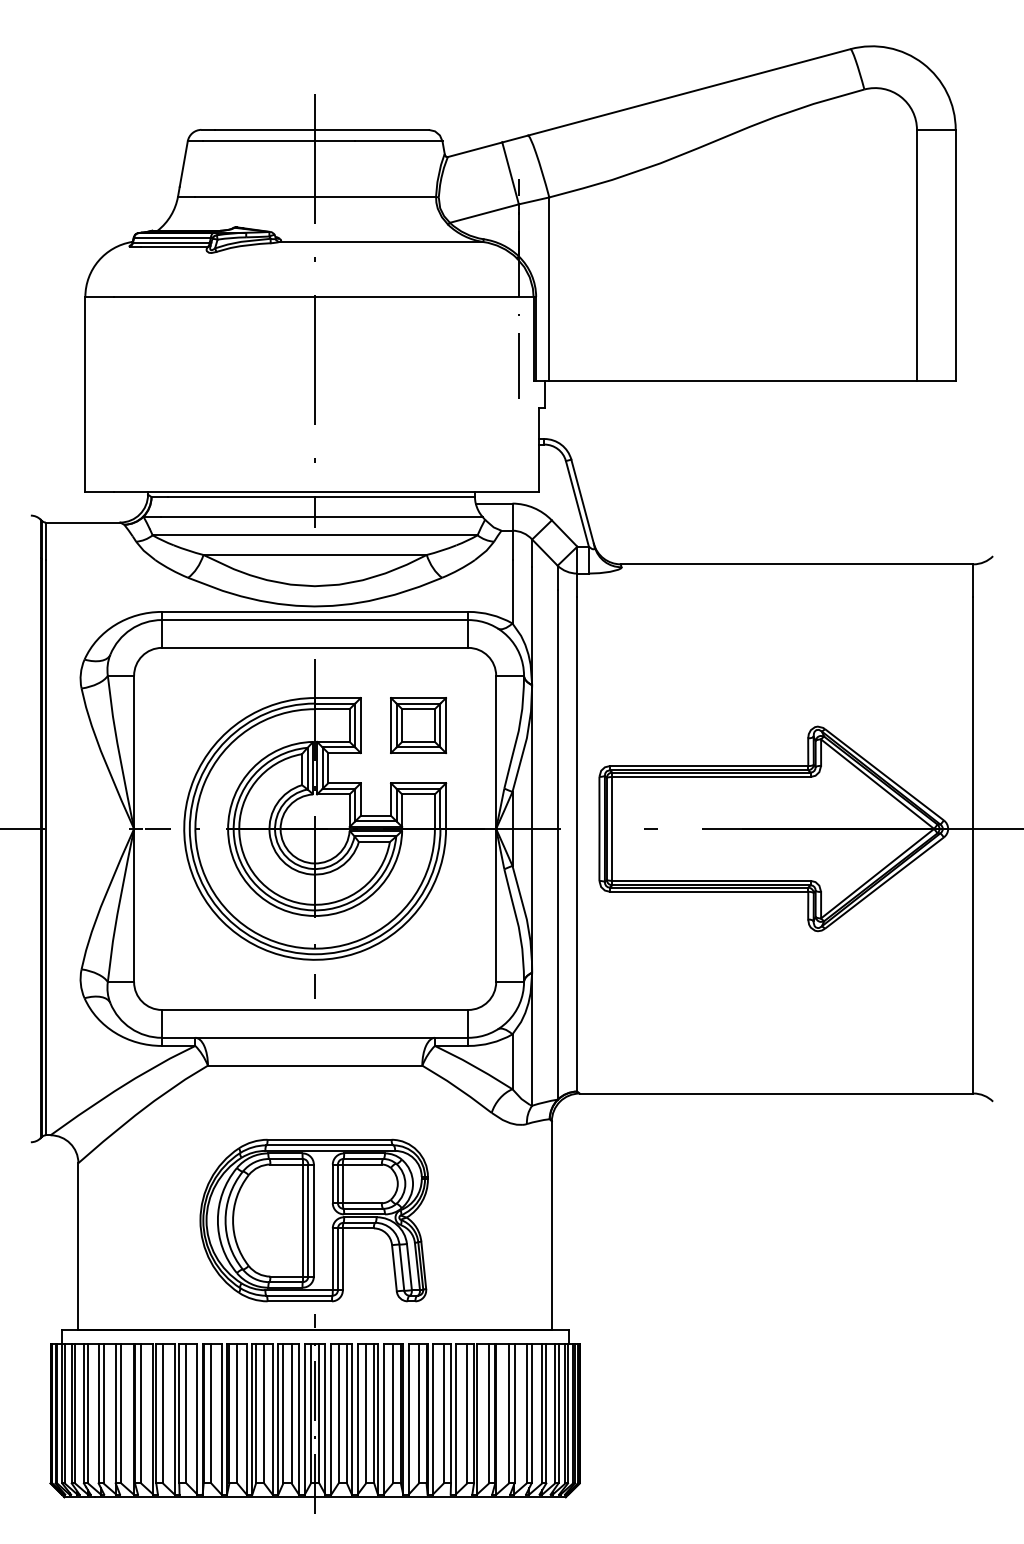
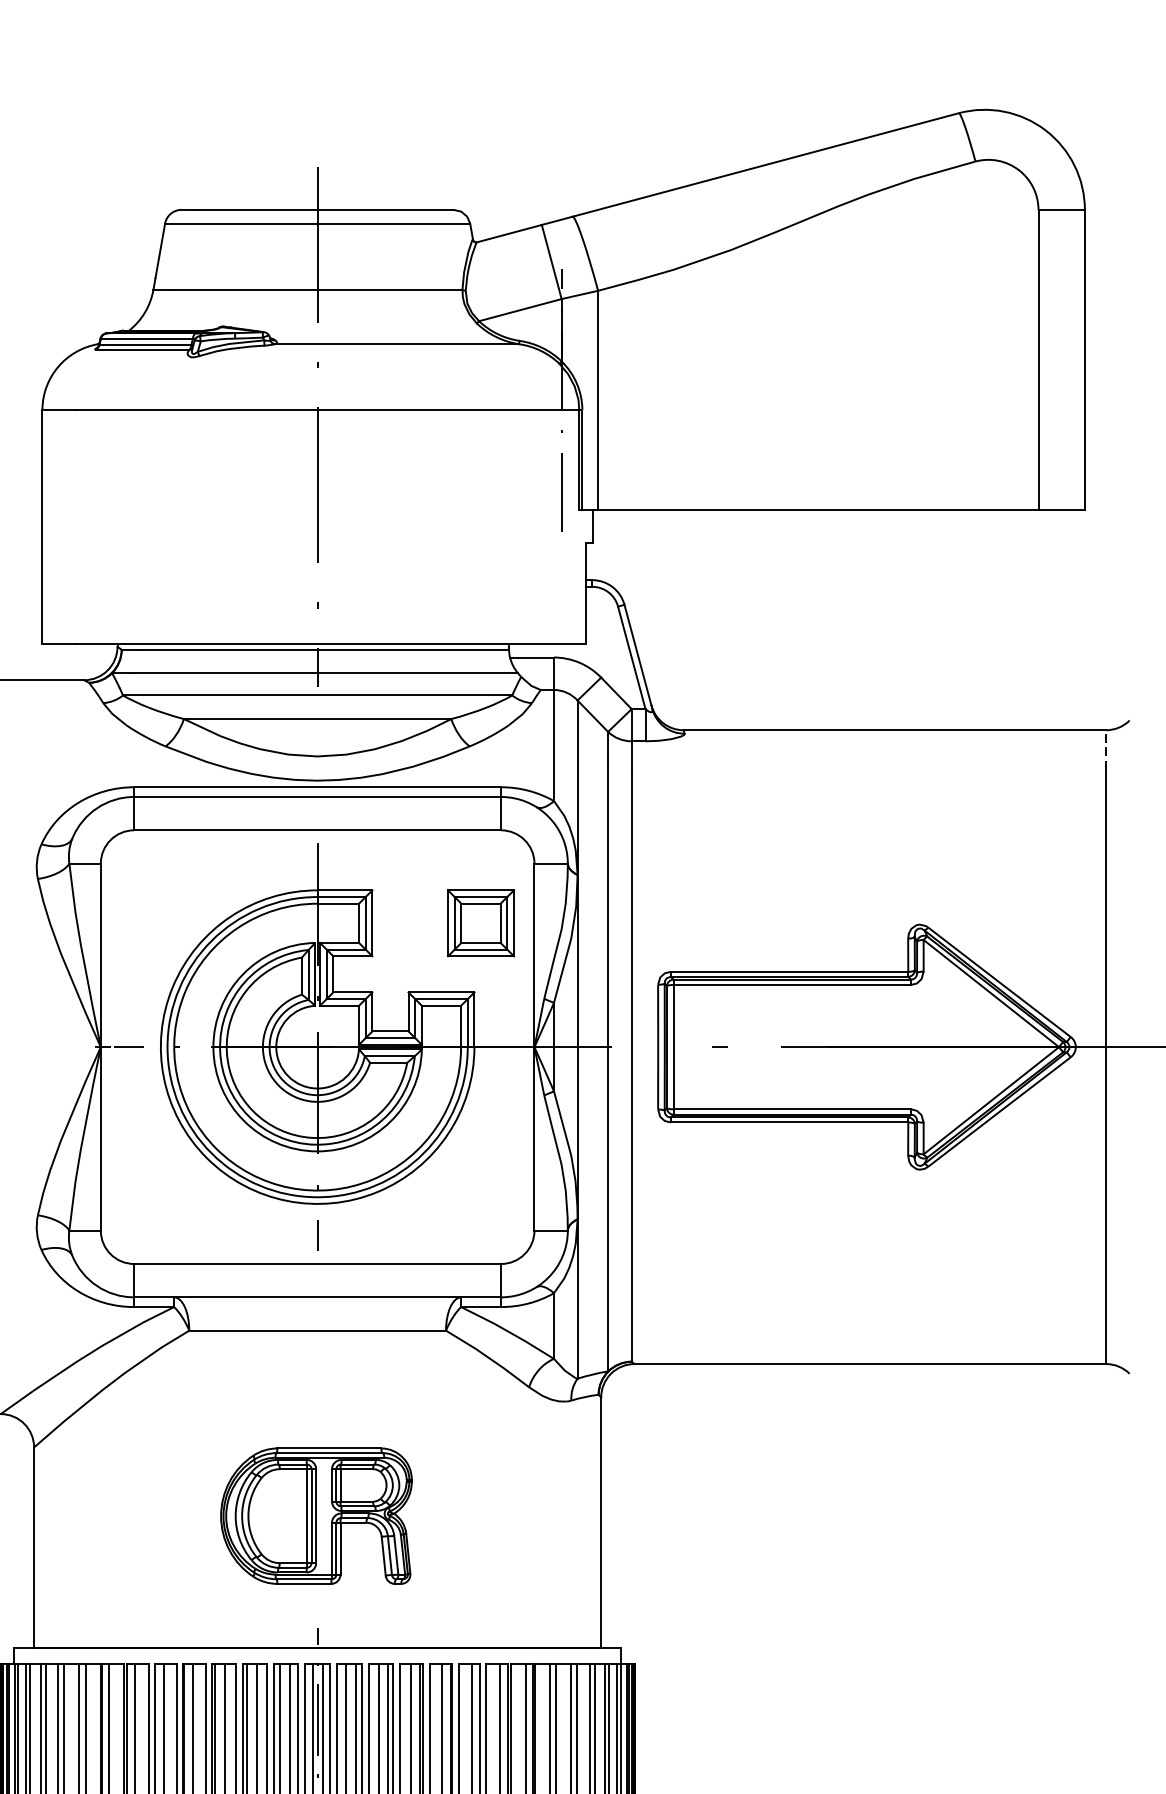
line: (973, 580) -> (1106, 749), solid -> dashed
part: (418, 725) -> (480, 923), moved
part: (313, 1220) -> (315, 1516), size x0.7

